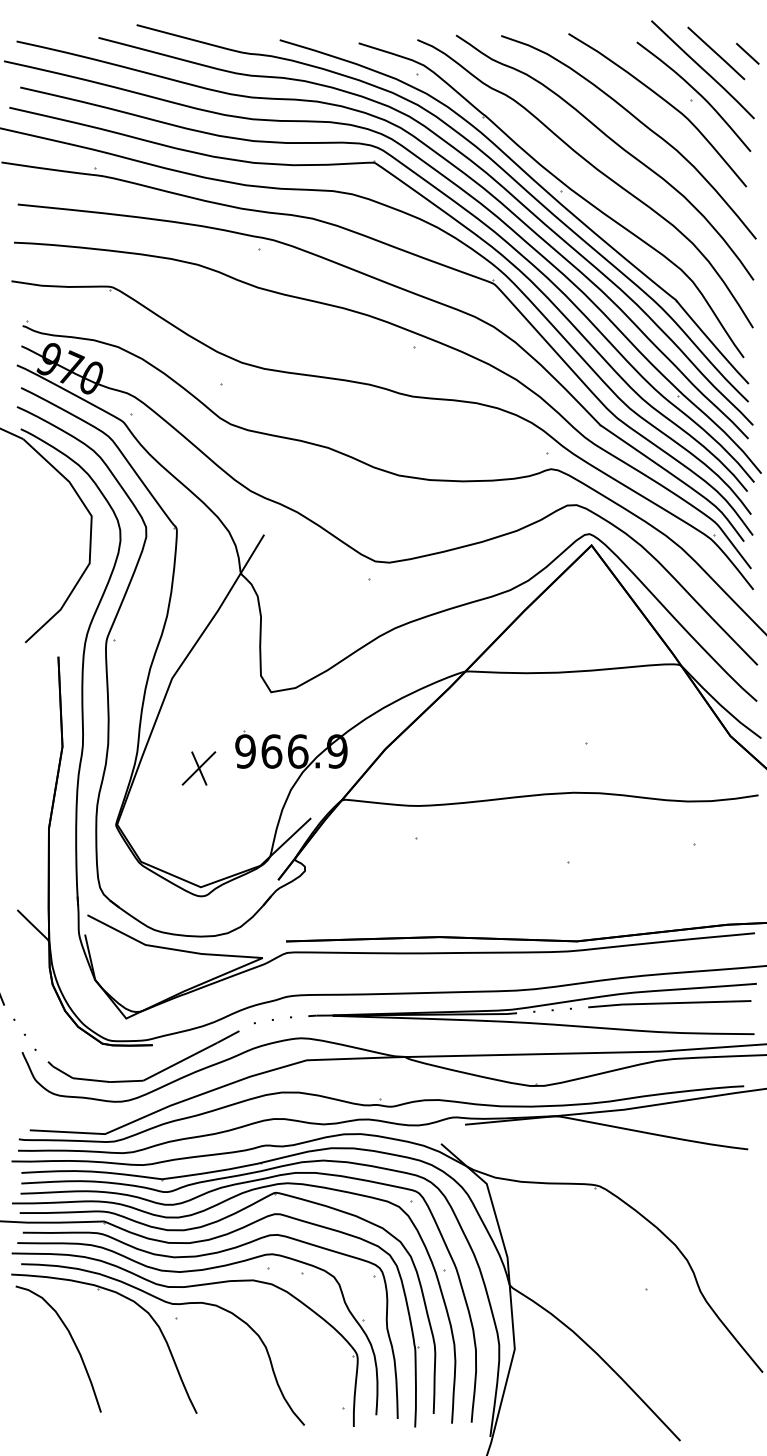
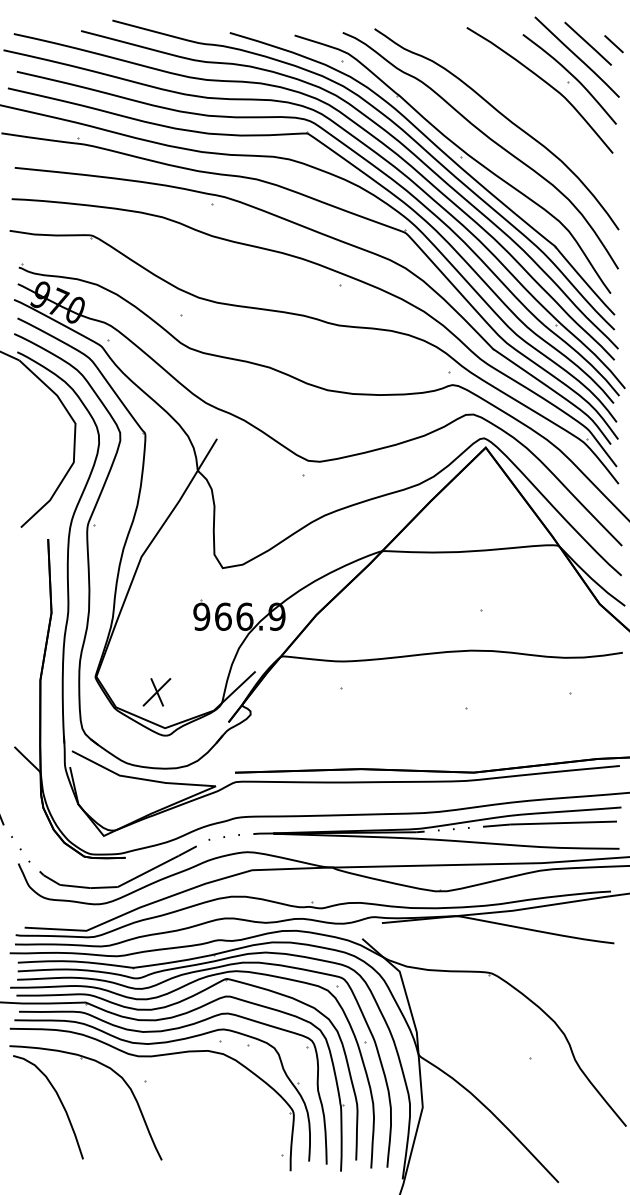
curve: (639, 122) -> (525, 100), removed
part: (198, 768) -> (156, 692), moved
curve: (170, 1304) -> (140, 1070), removed

